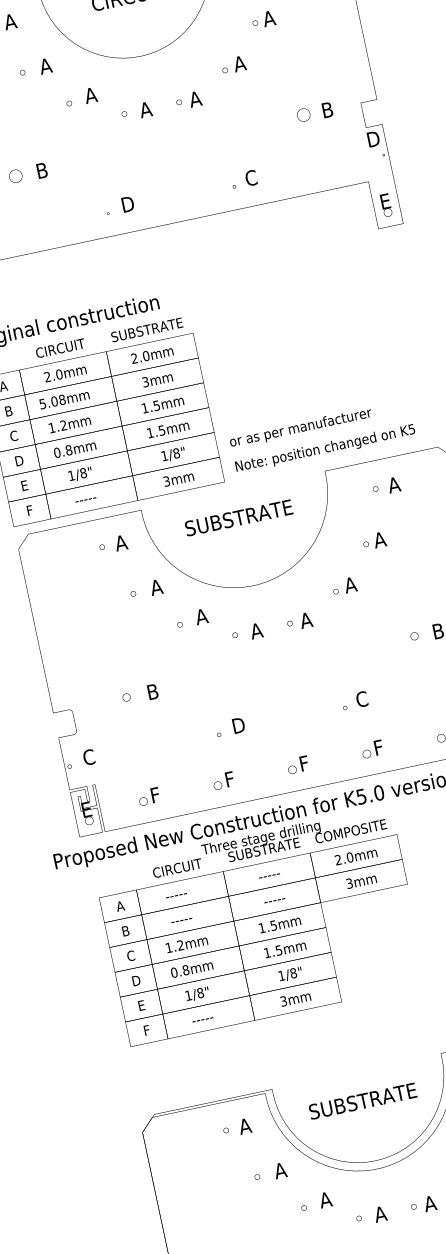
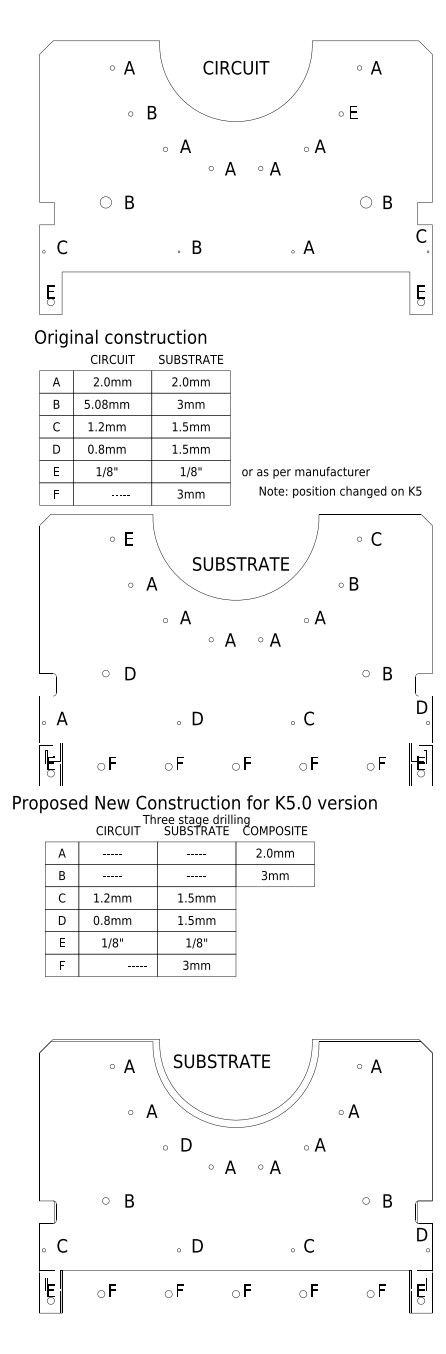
text: (268, 18) -> (353, 112), A -> E
text: (45, 66) -> (151, 112), A -> B
text: (372, 138) -> (421, 235), D -> C
text: (250, 178) -> (308, 247), C -> A
text: (128, 204) -> (198, 247), D -> B
text: (325, 449) -> (340, 492), moved
text: (394, 484) -> (376, 538), A -> C
text: (85, 500) -> (120, 495), moved
text: (238, 517) -> (240, 563), moved
text: (379, 539) -> (353, 583), A -> B
text: (121, 542) -> (129, 538), A -> E
text: (154, 691) -> (131, 673), B -> D
text: (88, 757) -> (61, 718), C -> A
text: (202, 1019) -> (137, 966), moved
text: (362, 1101) -> (221, 1061), moved
text: (325, 1199) -> (185, 1144), A -> D

